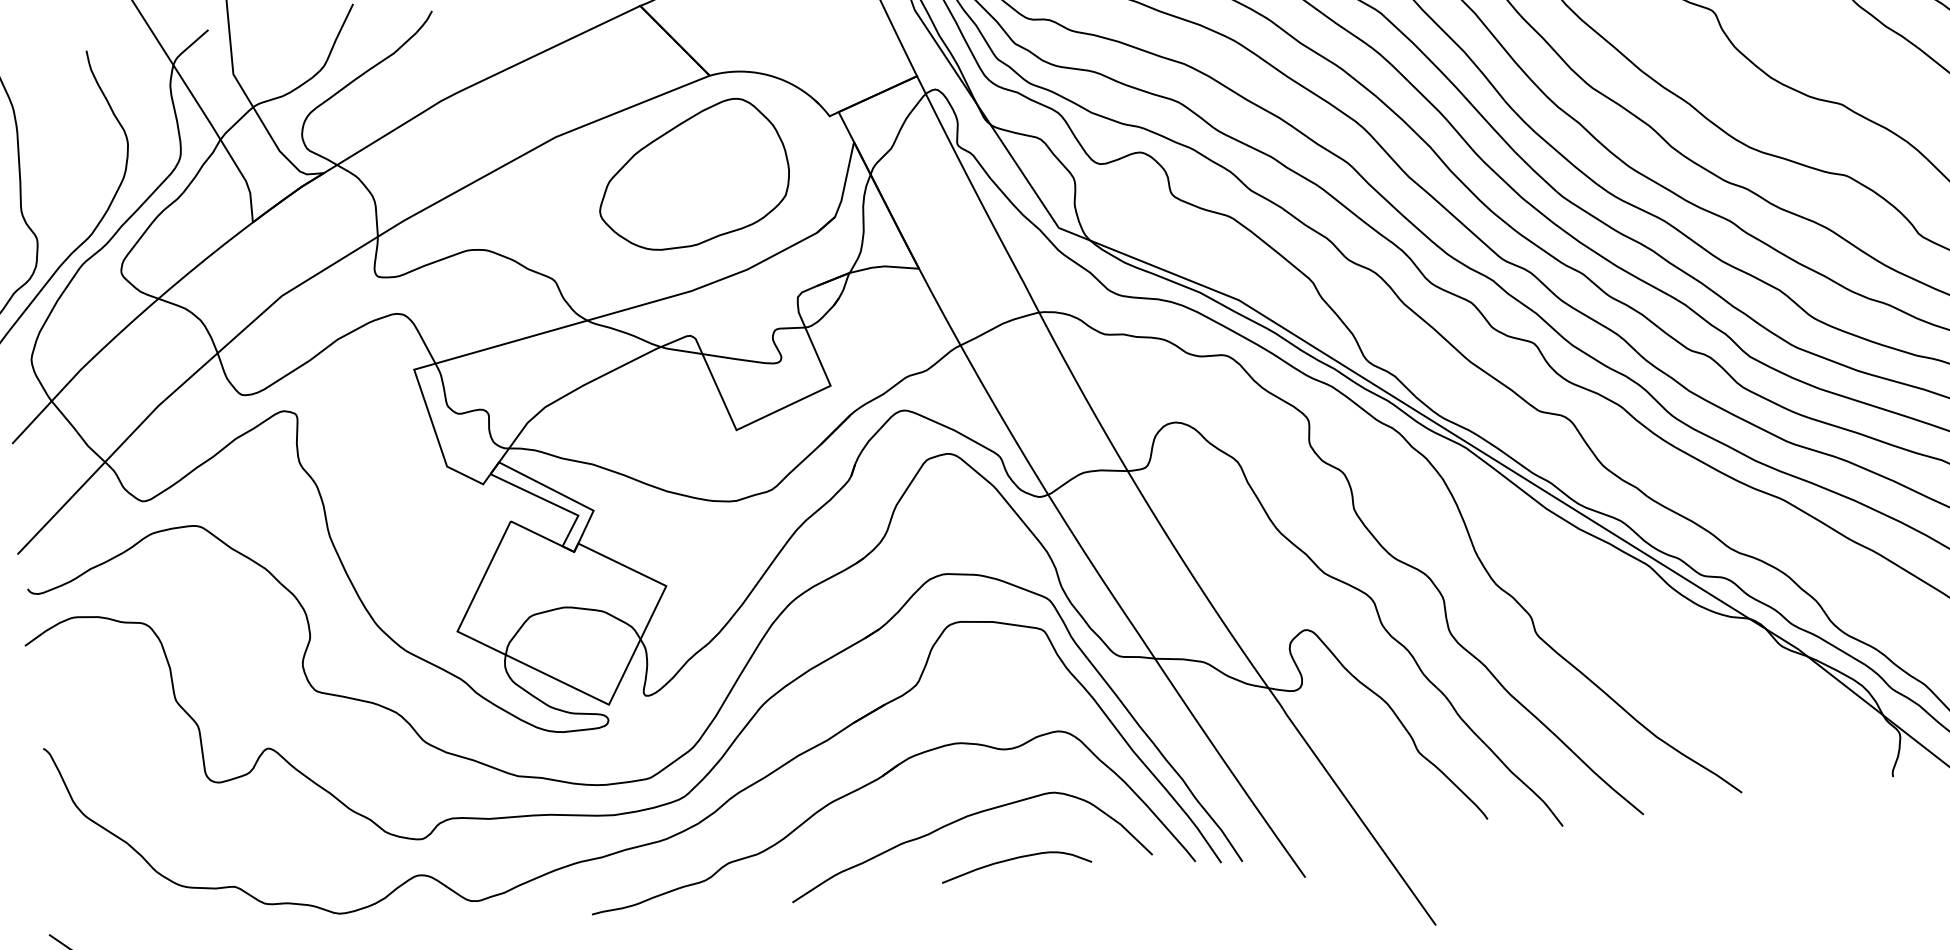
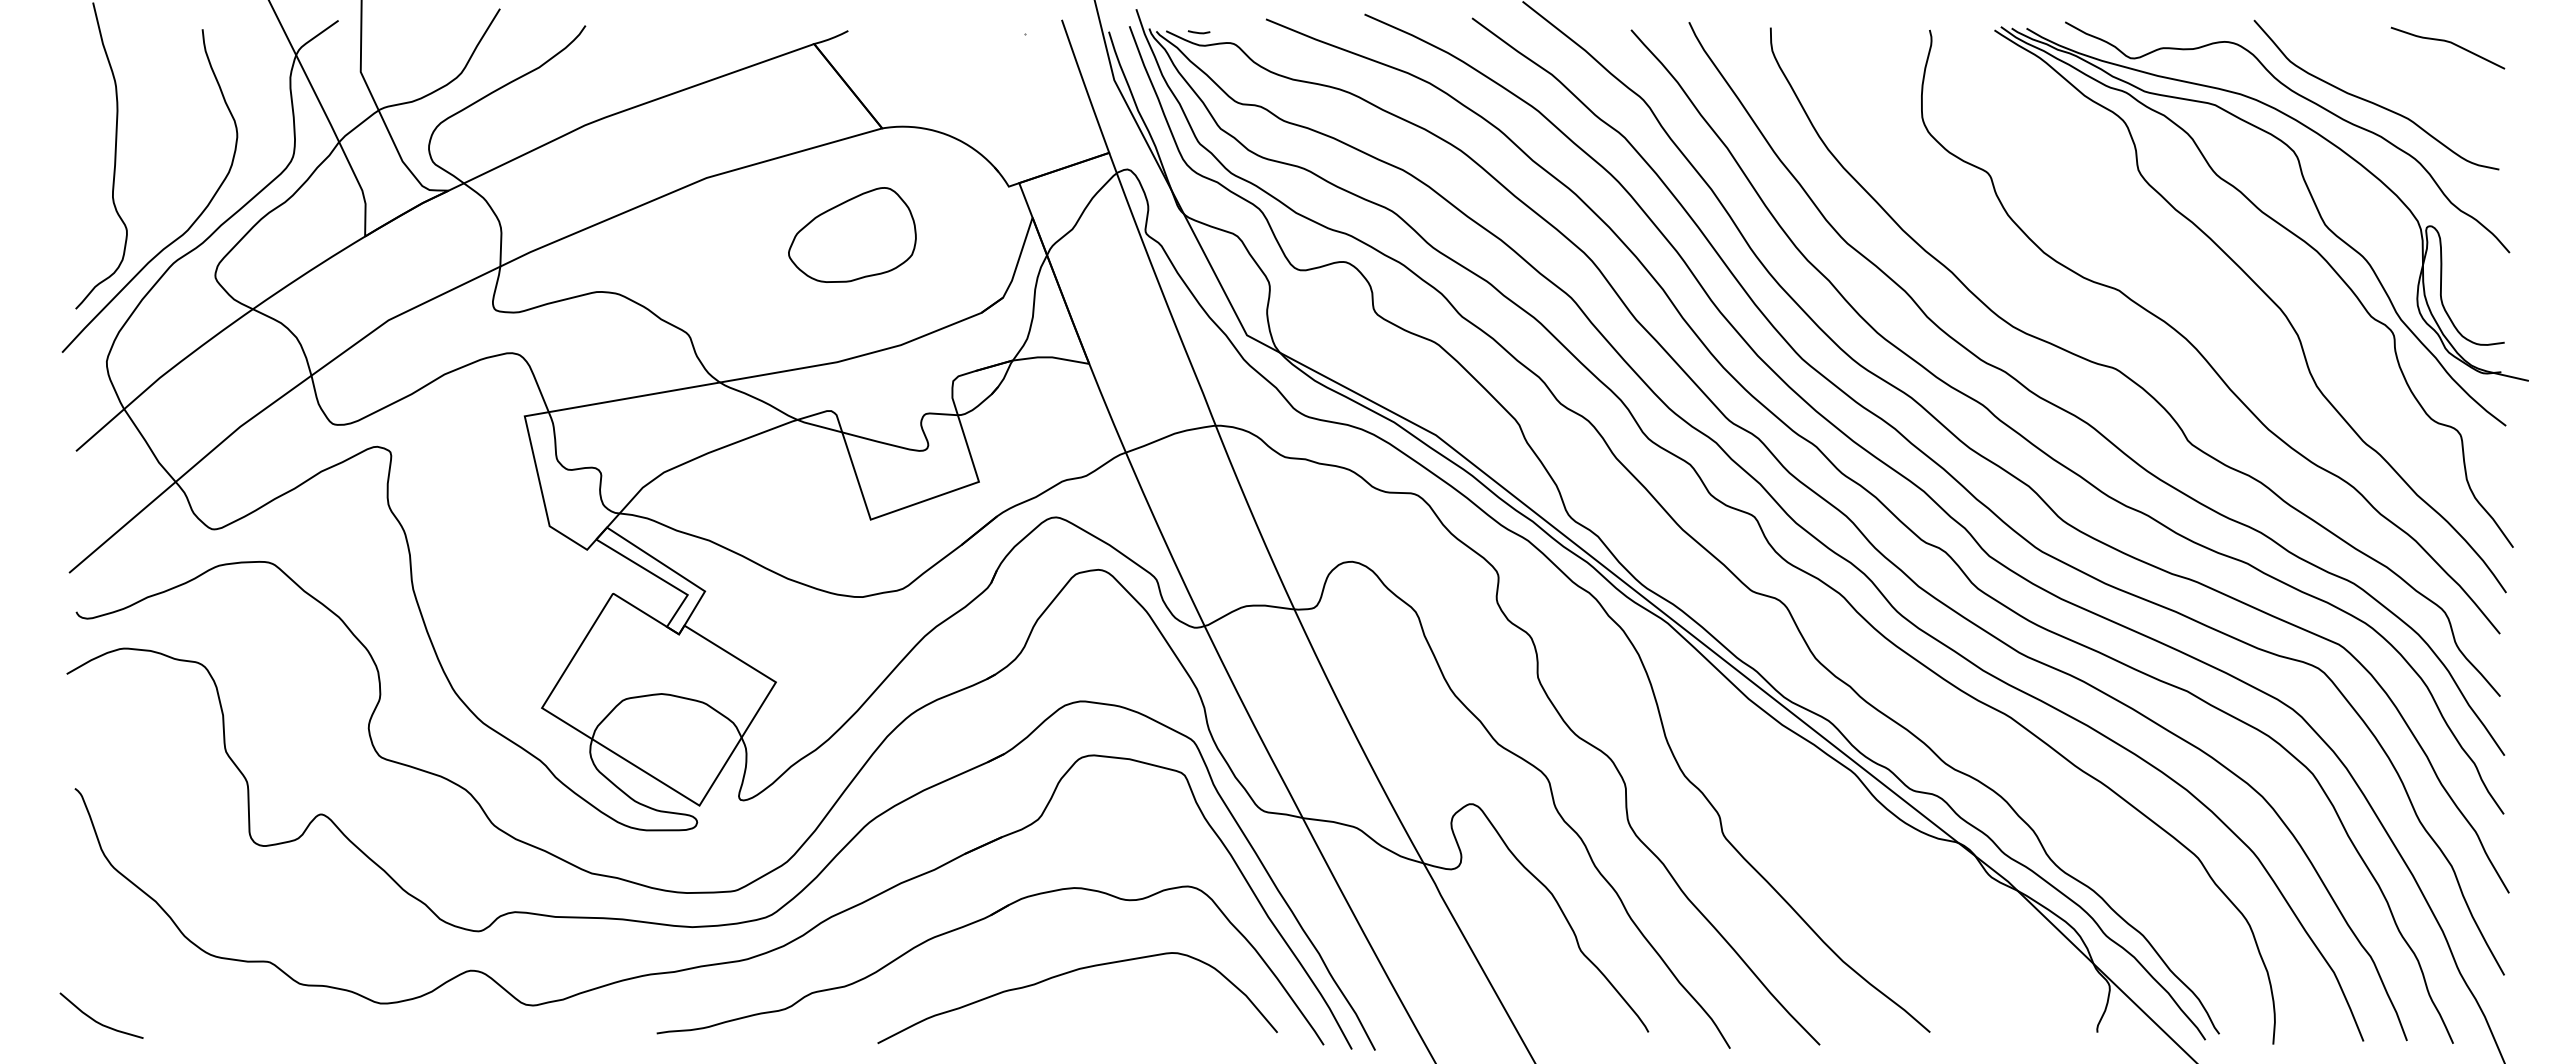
part: (692, 174) -> (852, 234), size x0.6
curve: (1015, 859) -> (1126, 1021), removed

